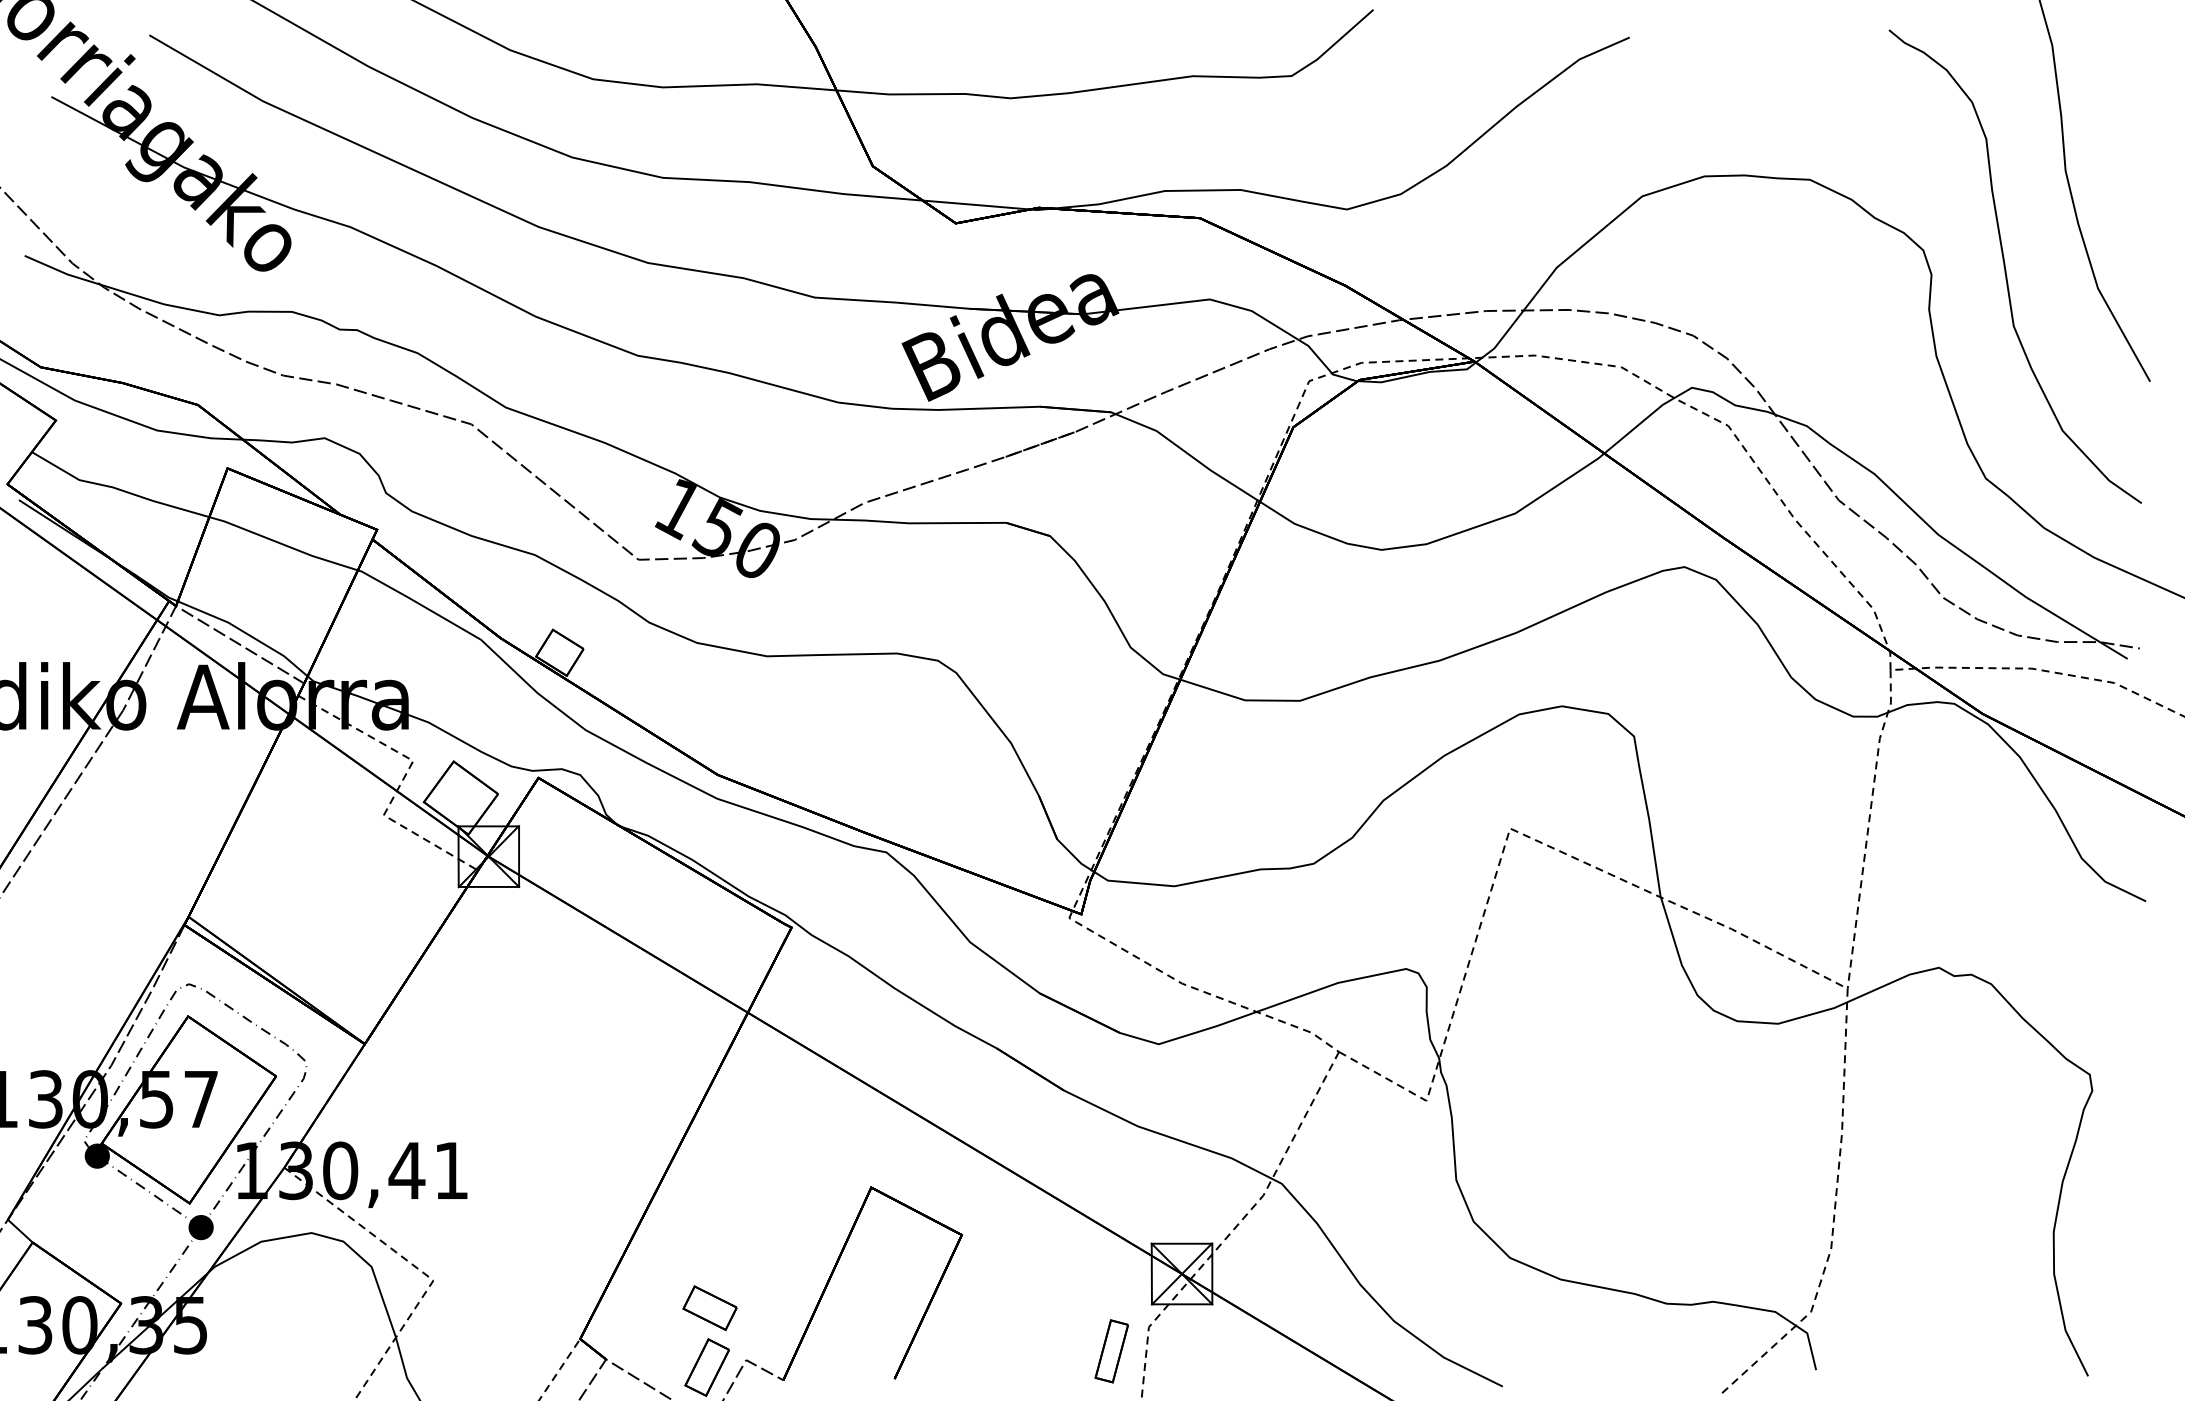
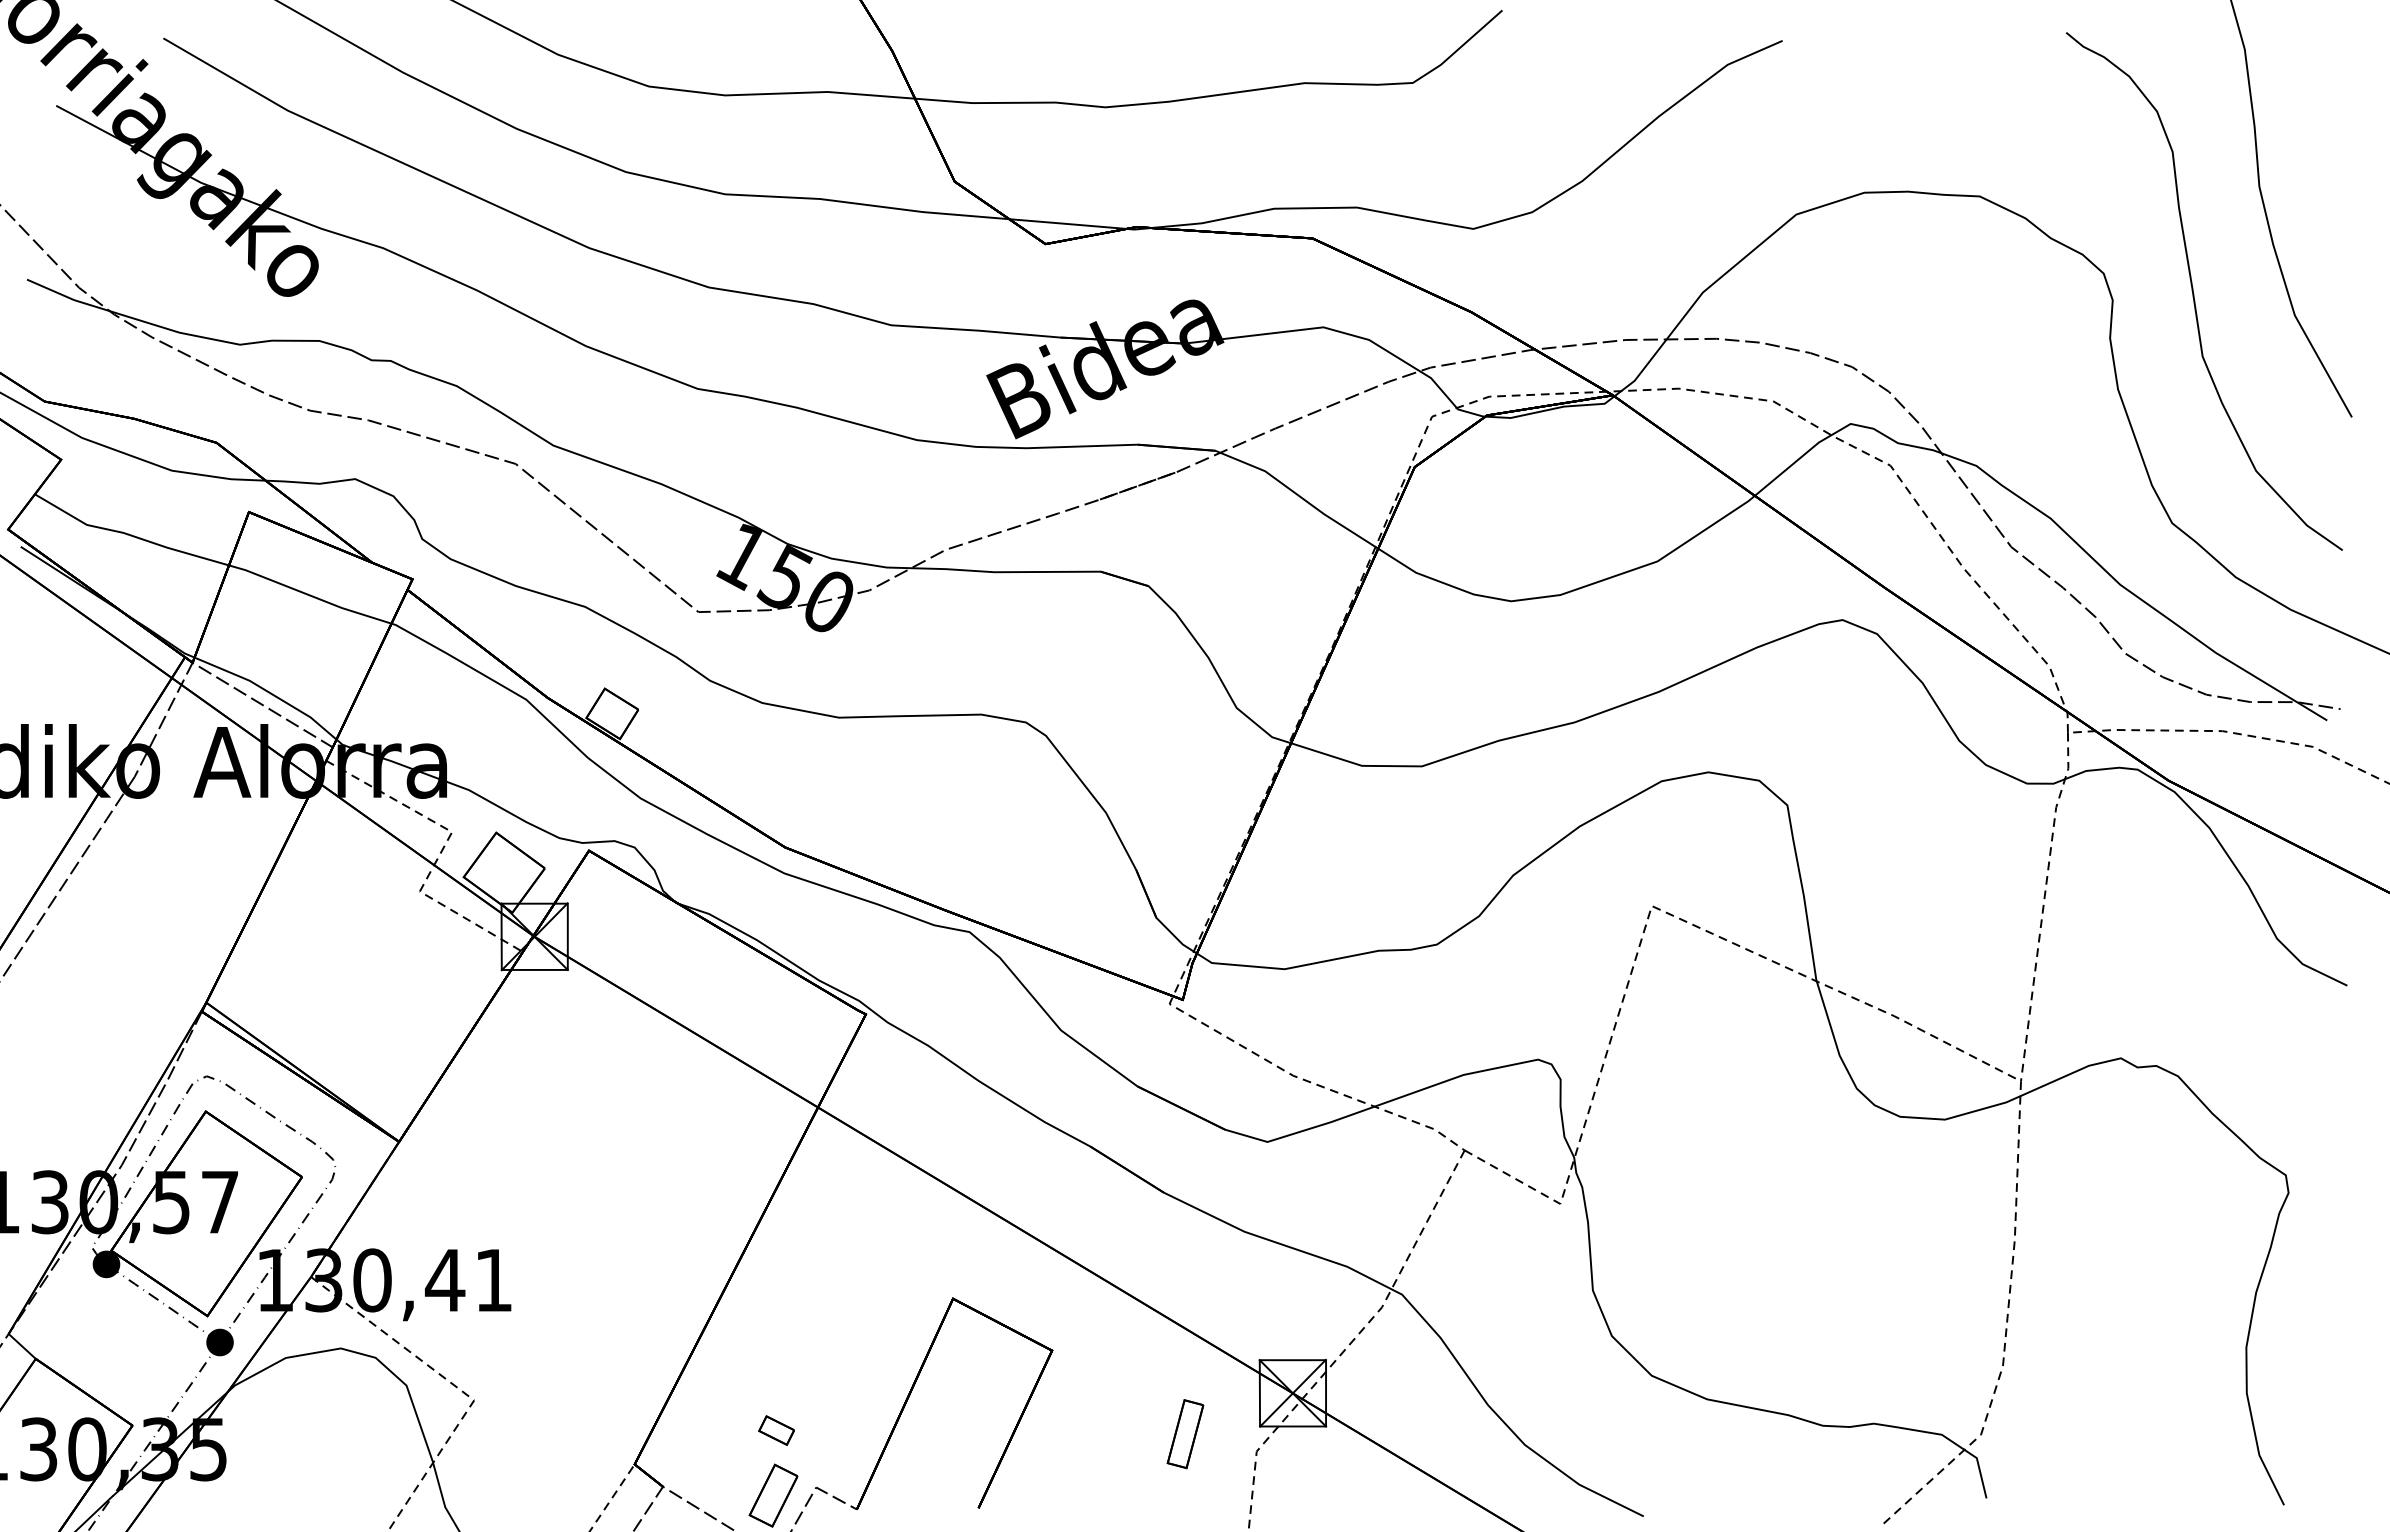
part: (709, 1307) -> (776, 1429), size x0.6
part: (1111, 1351) -> (1185, 1434), moved

